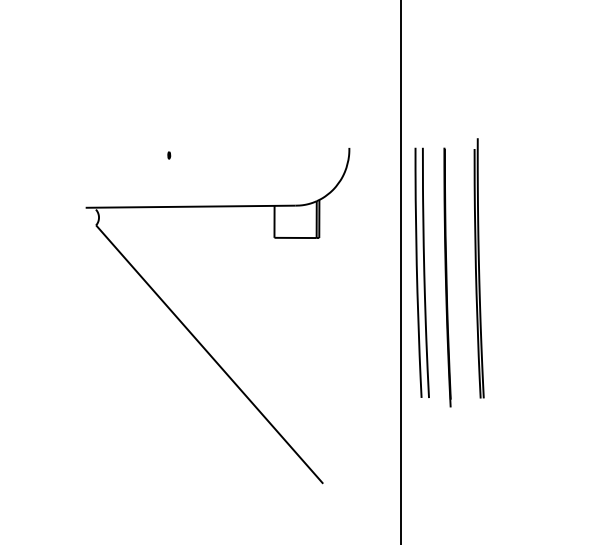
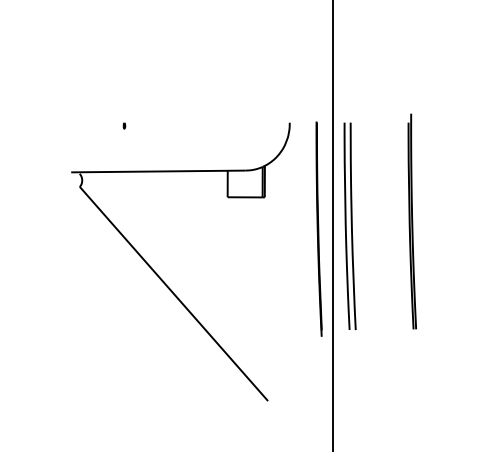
part: (169, 154) -> (124, 125), moved
part: (478, 268) -> (411, 221), moved
line: (446, 276) -> (318, 228), moved

